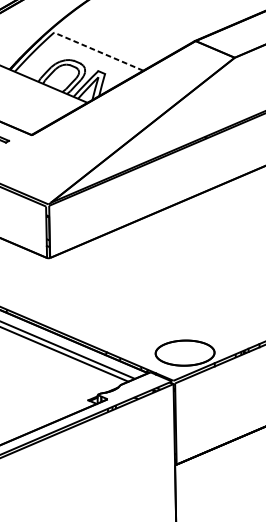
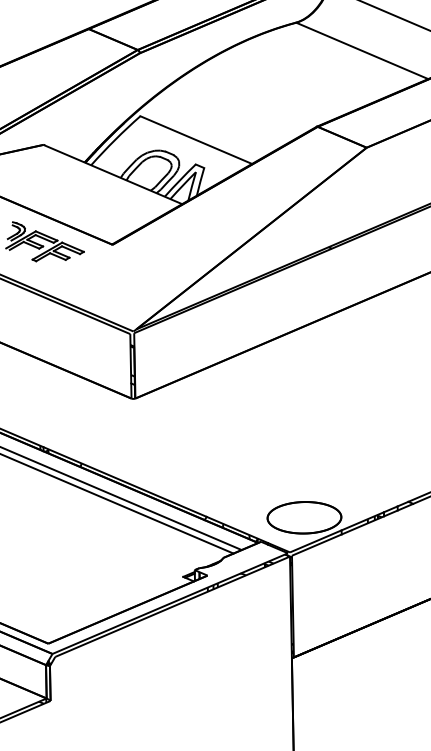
line: (98, 51) -> (196, 140), dashed -> solid

